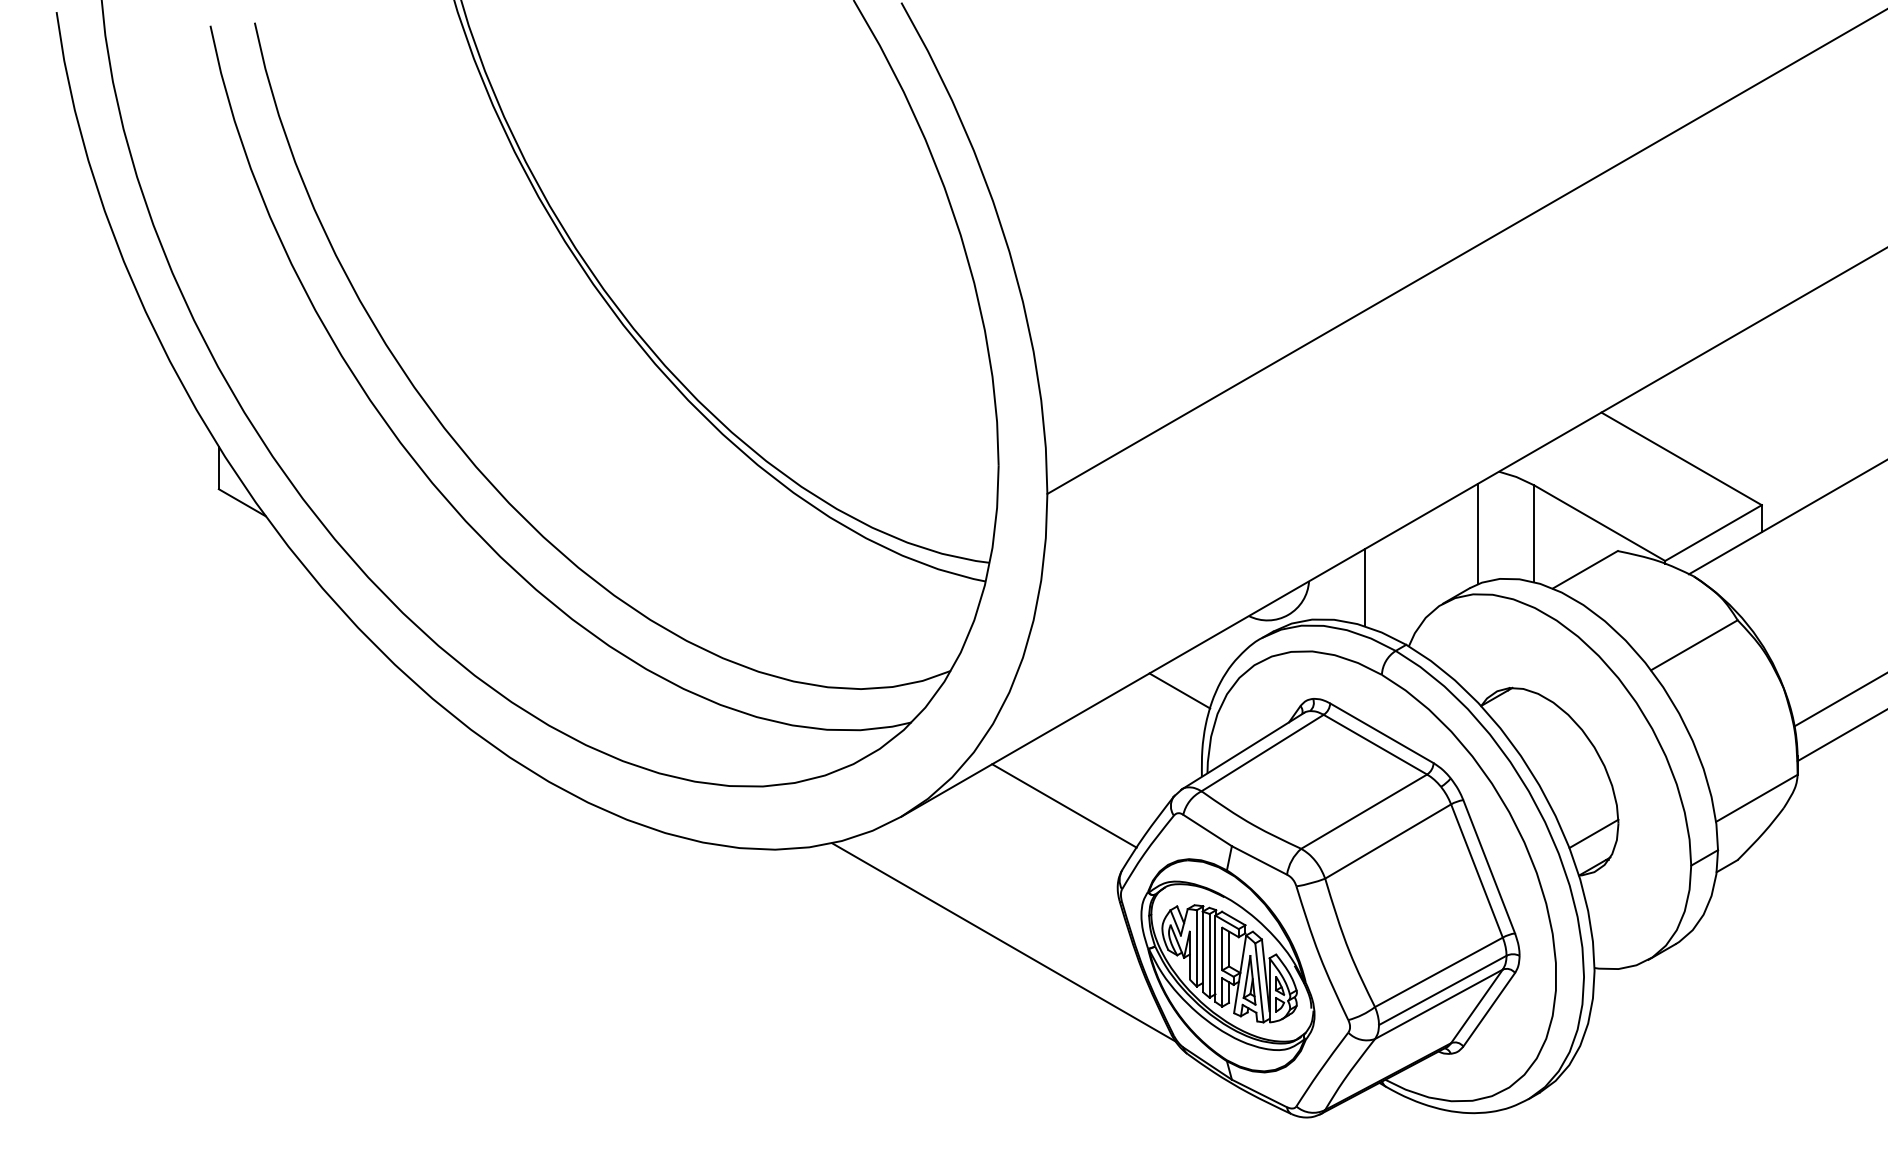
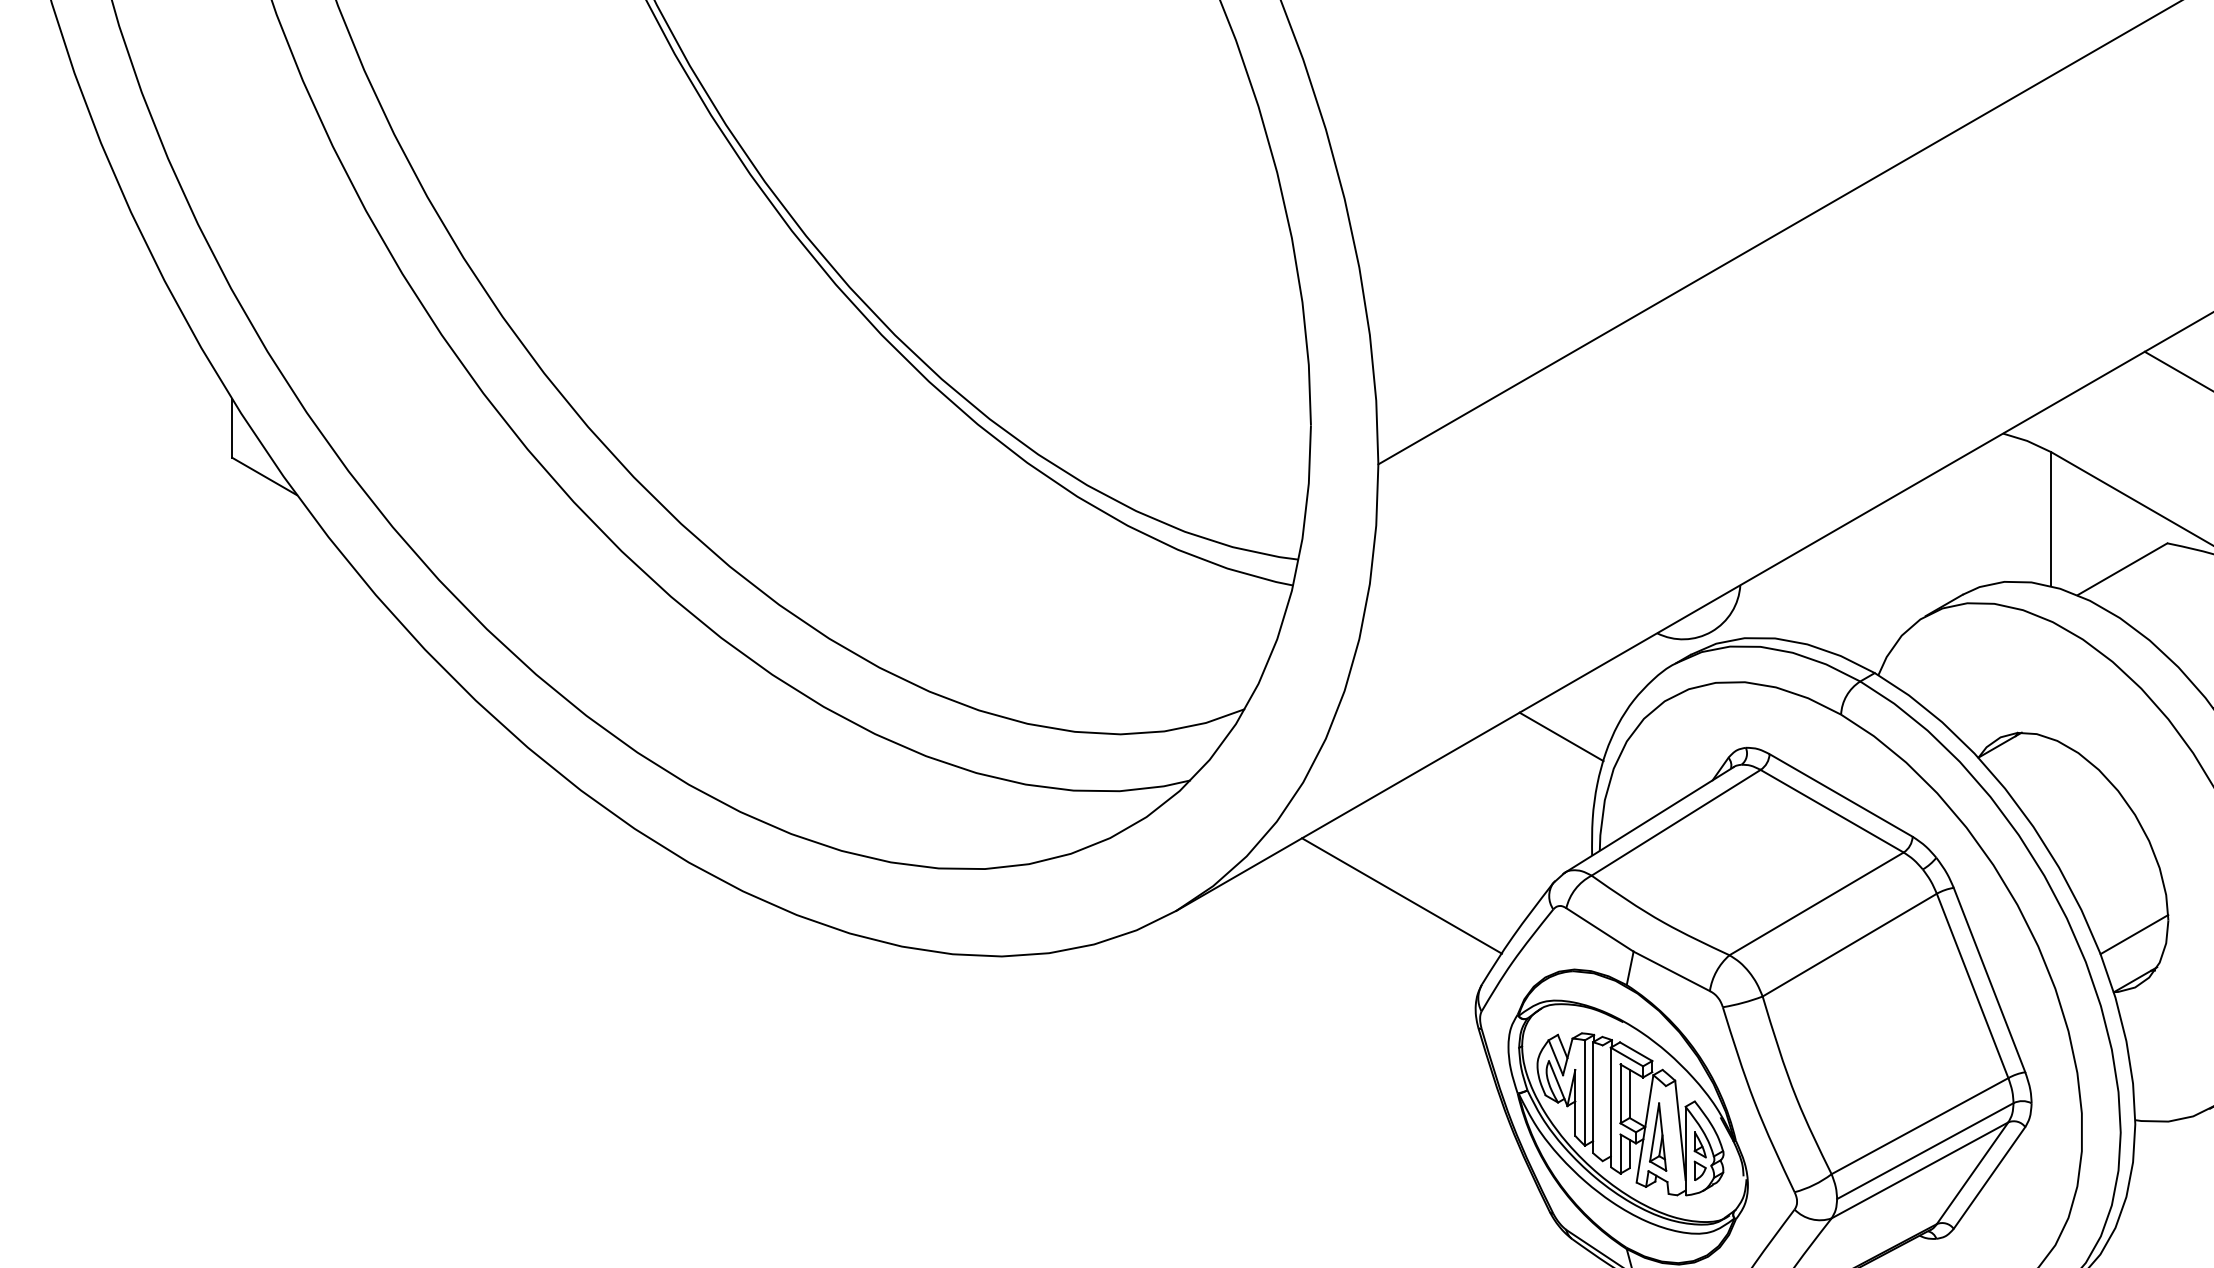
line: (1478, 533) -> (1974, 519), removed
line: (1365, 587) -> (1818, 593), removed
line: (1003, 942) -> (1317, 1084), removed
line: (1209, 955) -> (1602, 1102), removed
line: (1259, 982) -> (1671, 1140), removed

